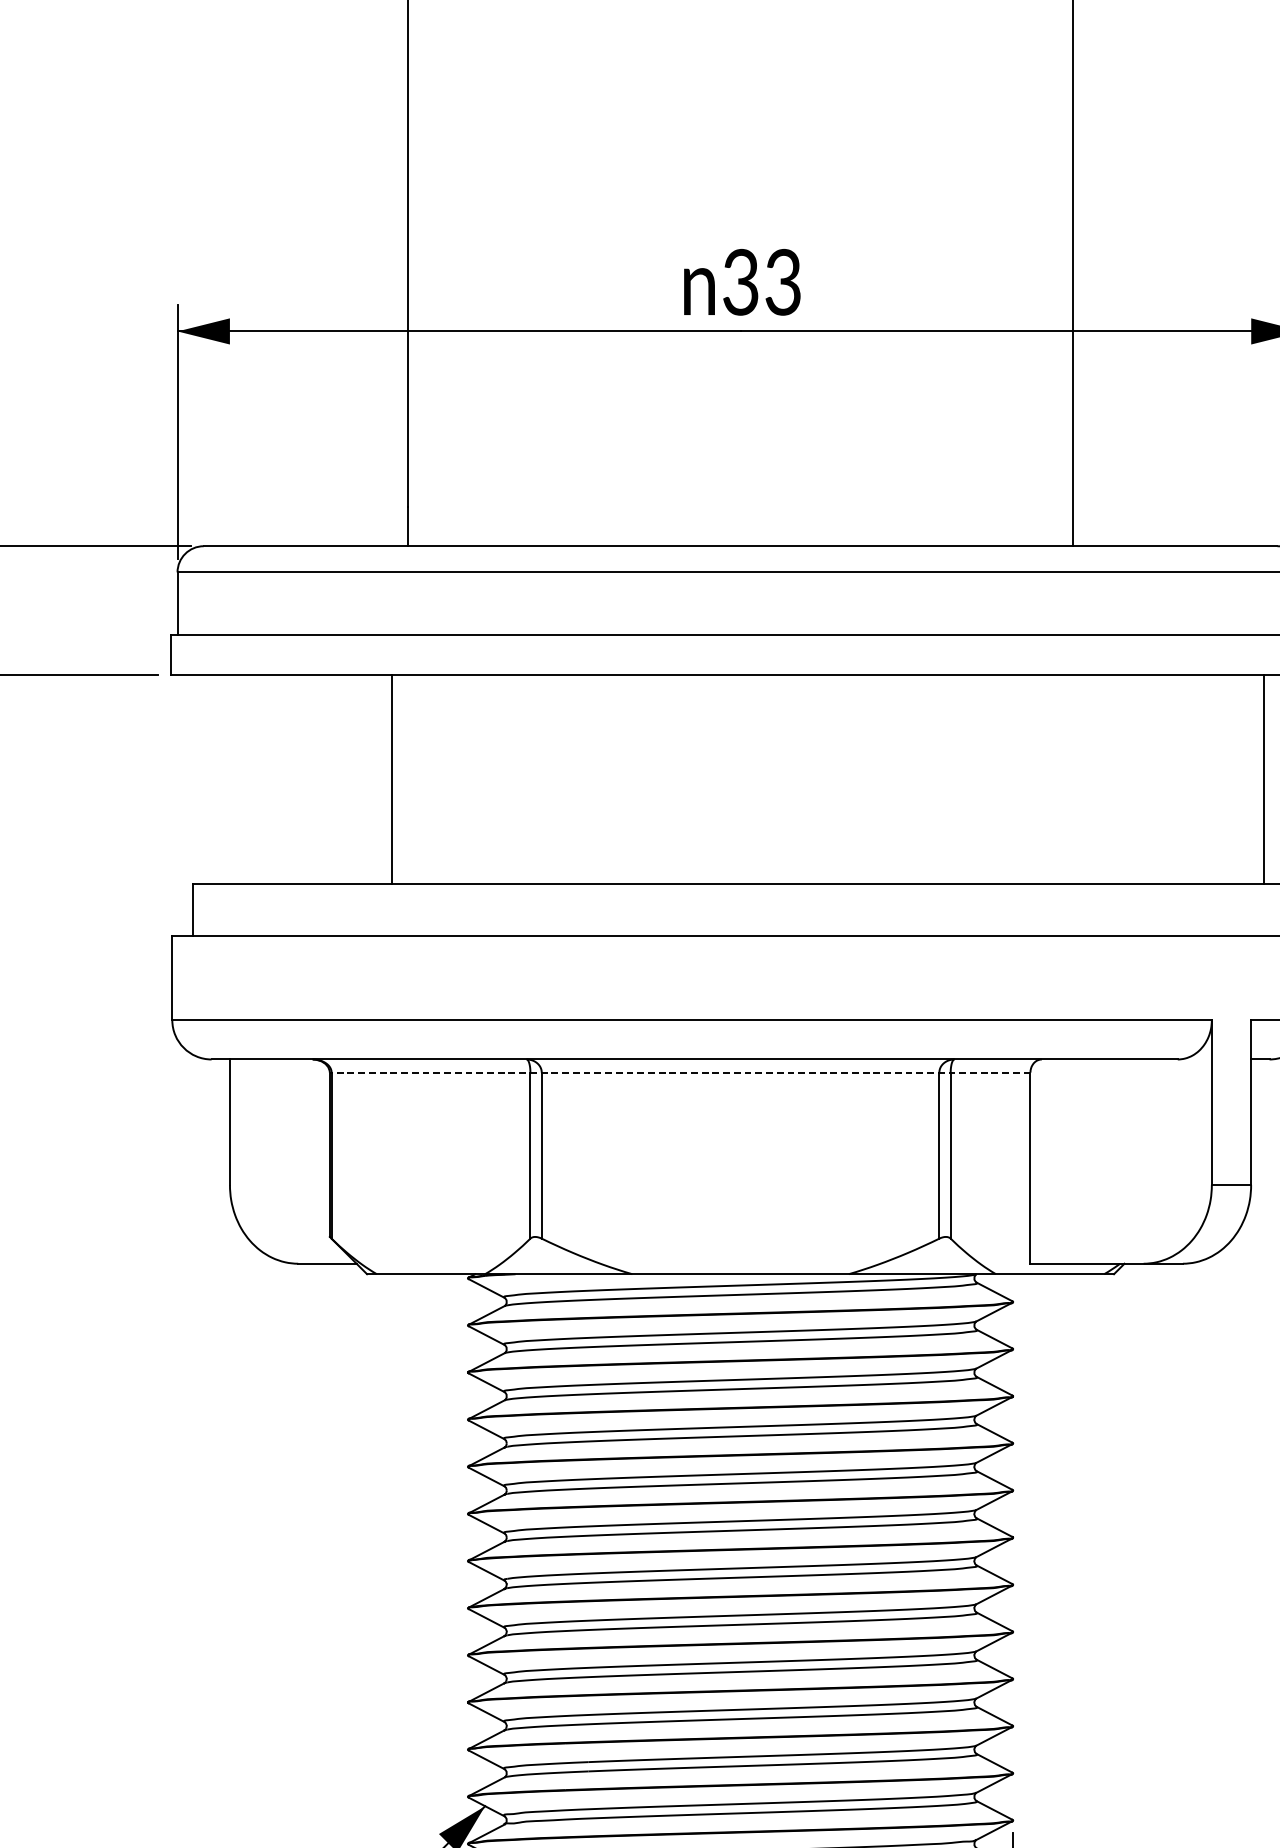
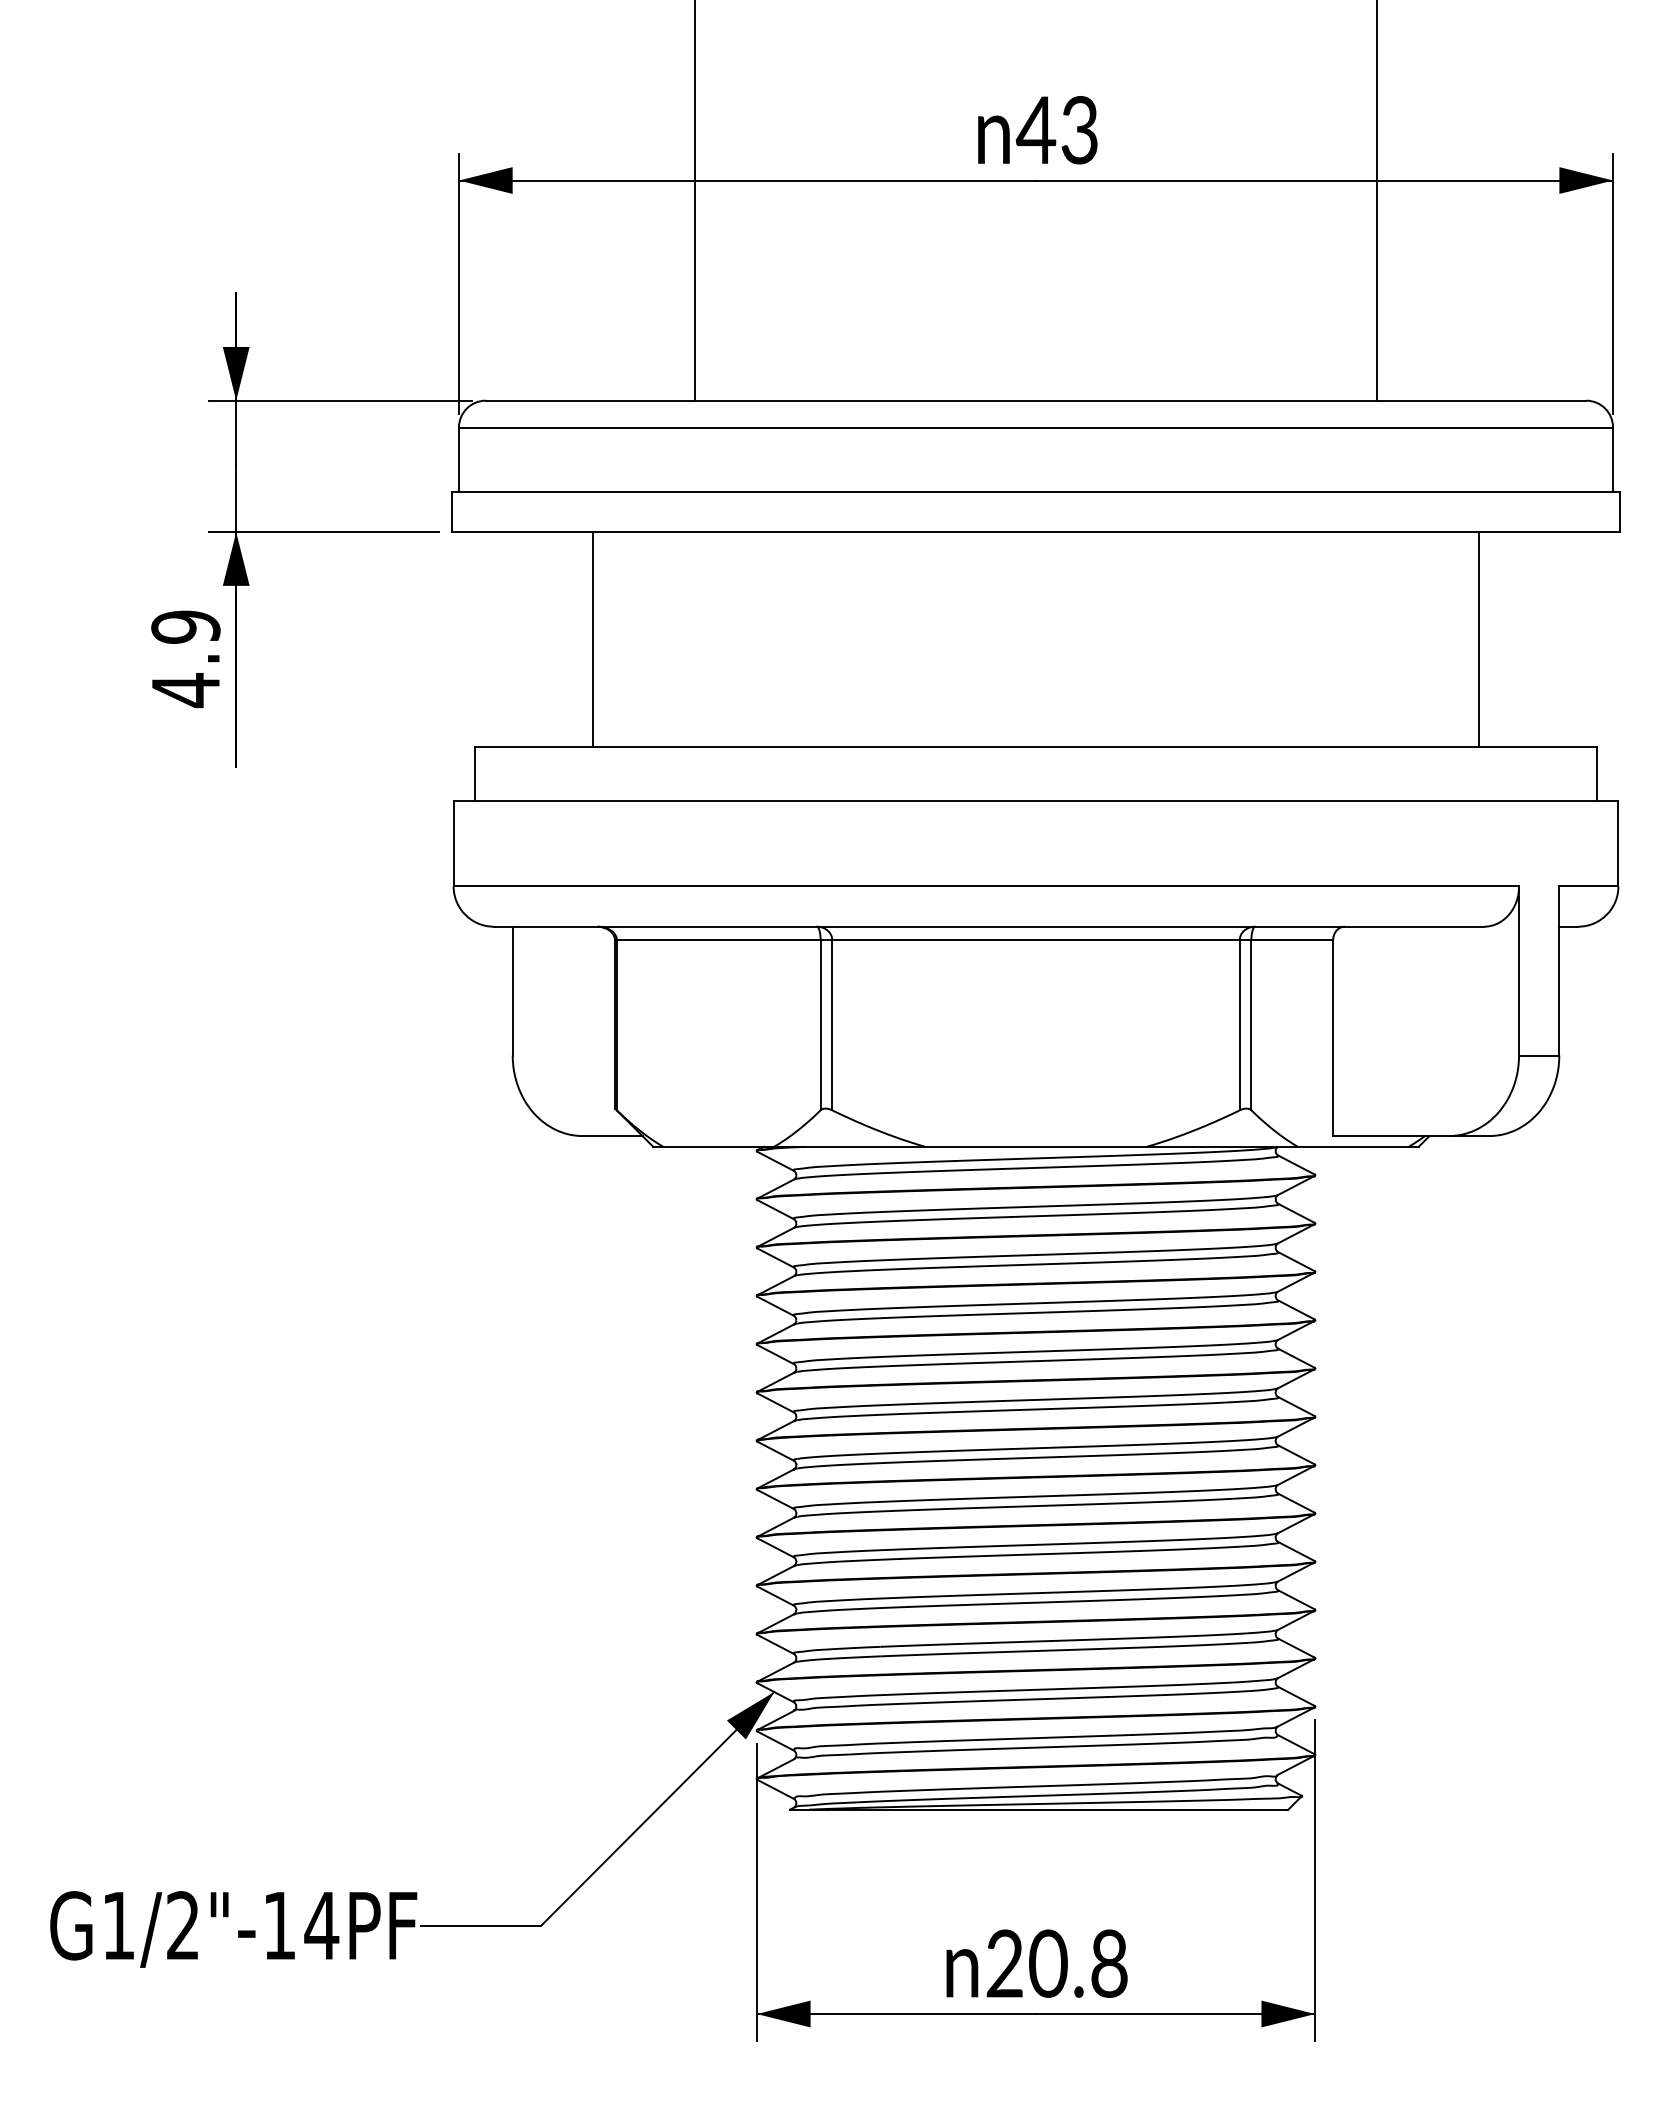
text: (740, 282) -> (1035, 130), 33 -> 43
line: (392, 779) -> (593, 639), moved
line: (1264, 779) -> (1478, 639), moved
line: (679, 1072) -> (973, 940), dashed -> solid

